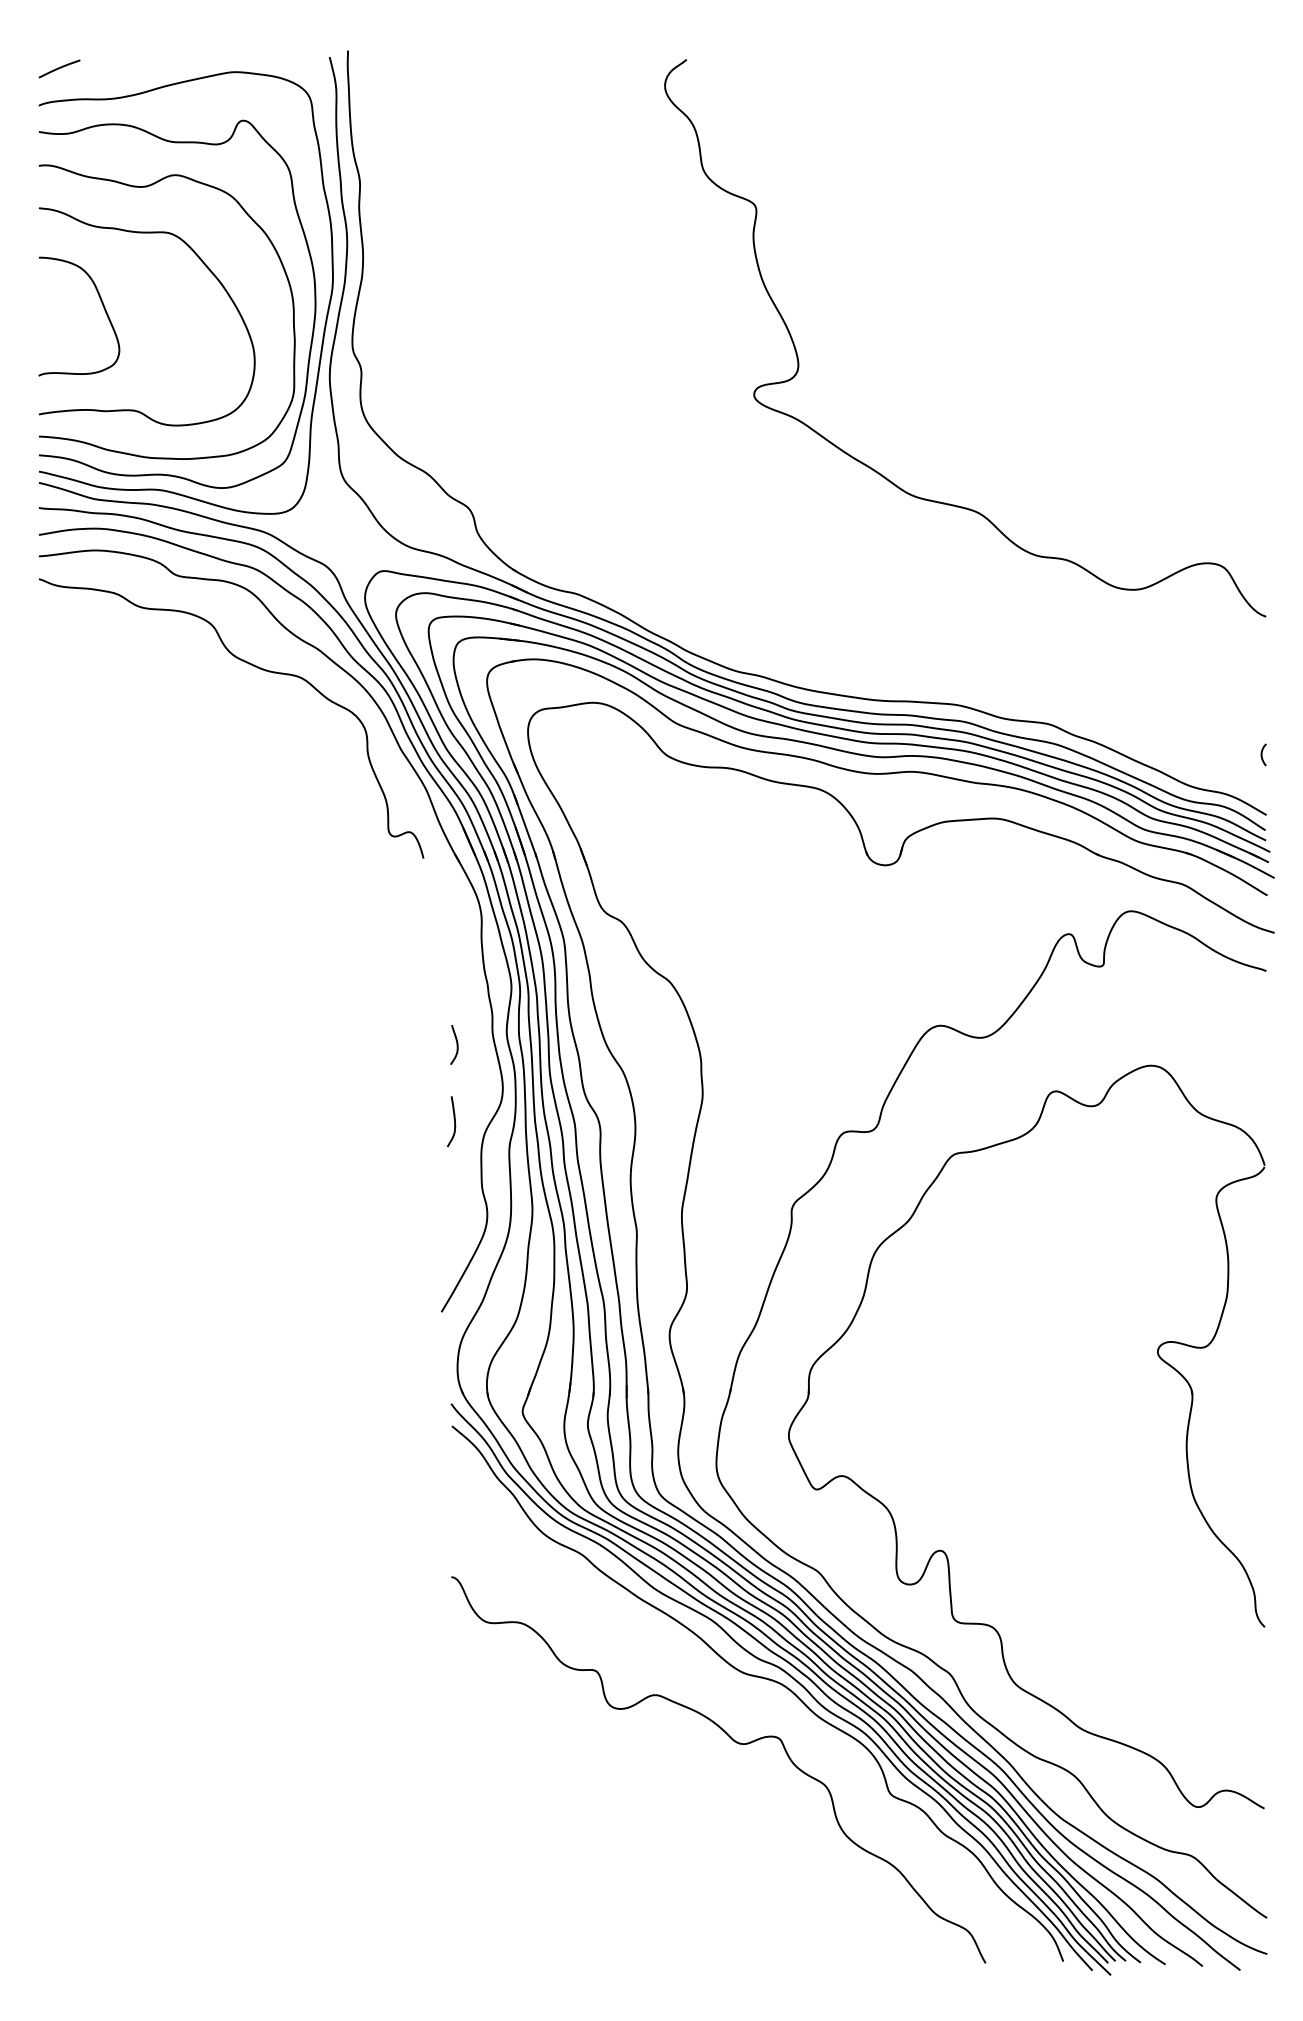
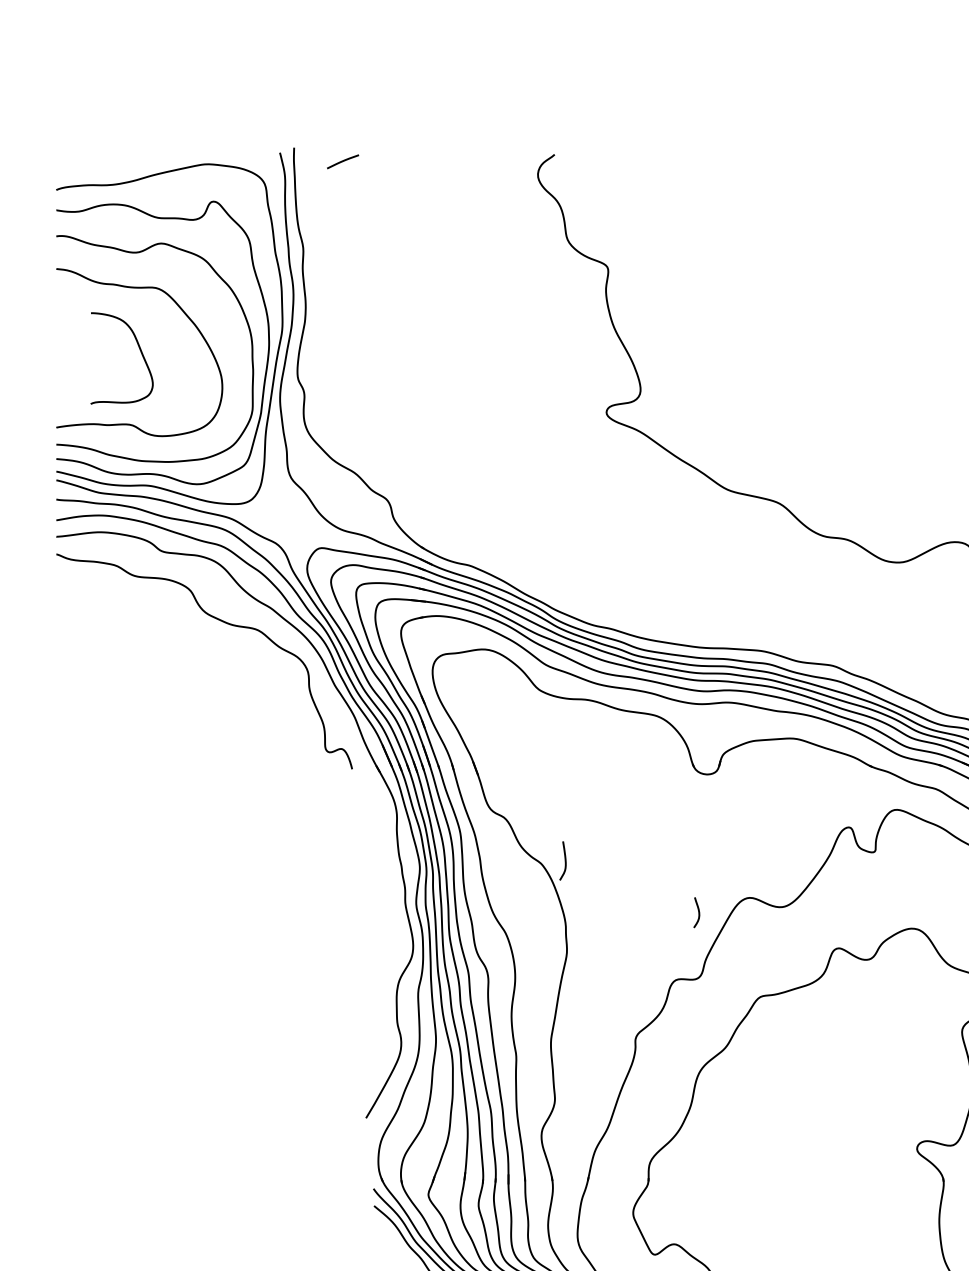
curve: (59, 68) -> (342, 161), moved
curve: (103, 308) -> (140, 352), moved
curve: (456, 1044) -> (698, 912), moved
curve: (454, 1121) -> (565, 860), moved

